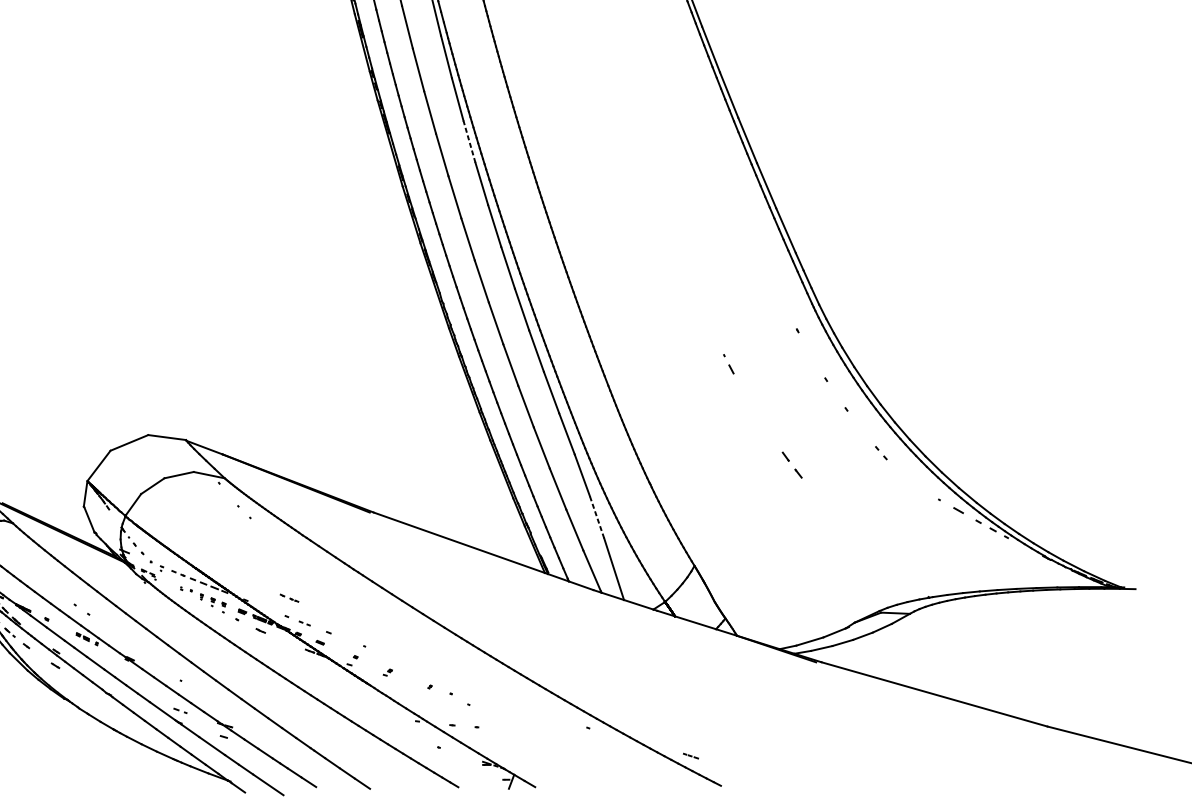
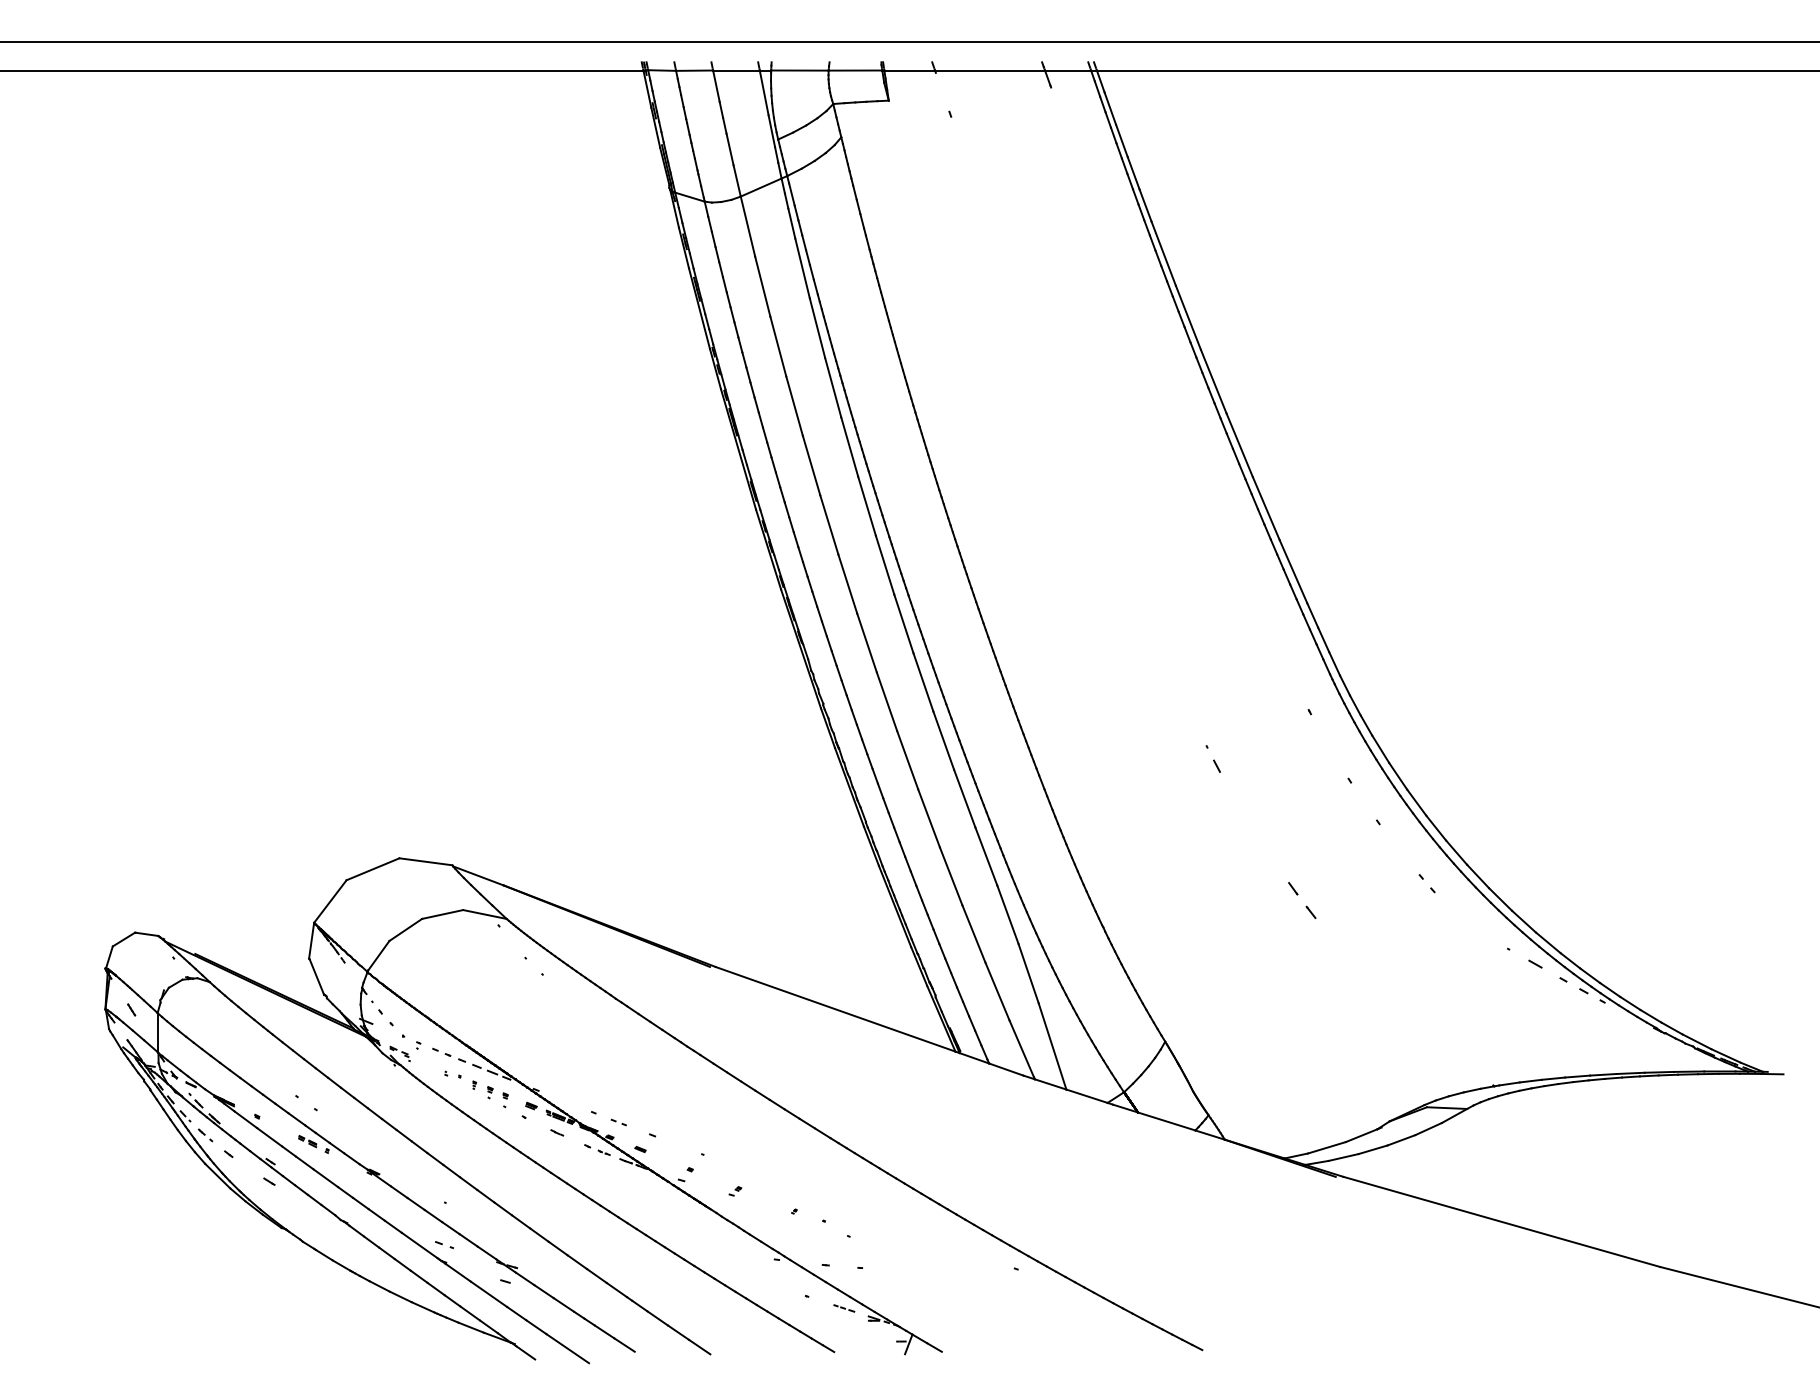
line: (469, 142) -> (849, 447), dashed -> solid
line: (596, 517) -> (1028, 973), dashed -> solid
part: (289, 597) -> (597, 1149), moved
line: (691, 756) -> (844, 1308), moved

